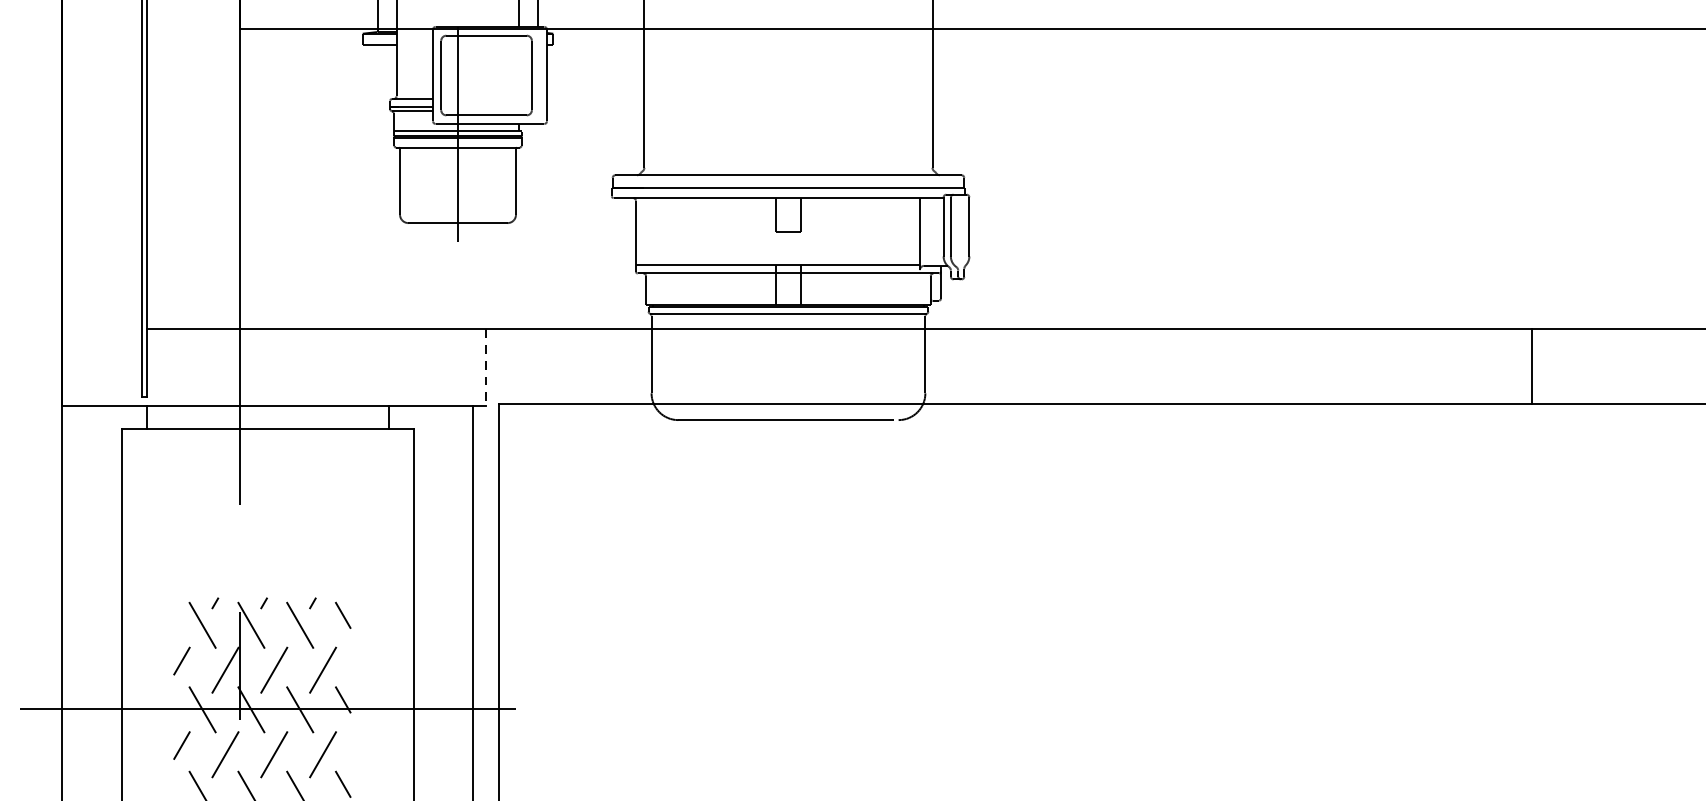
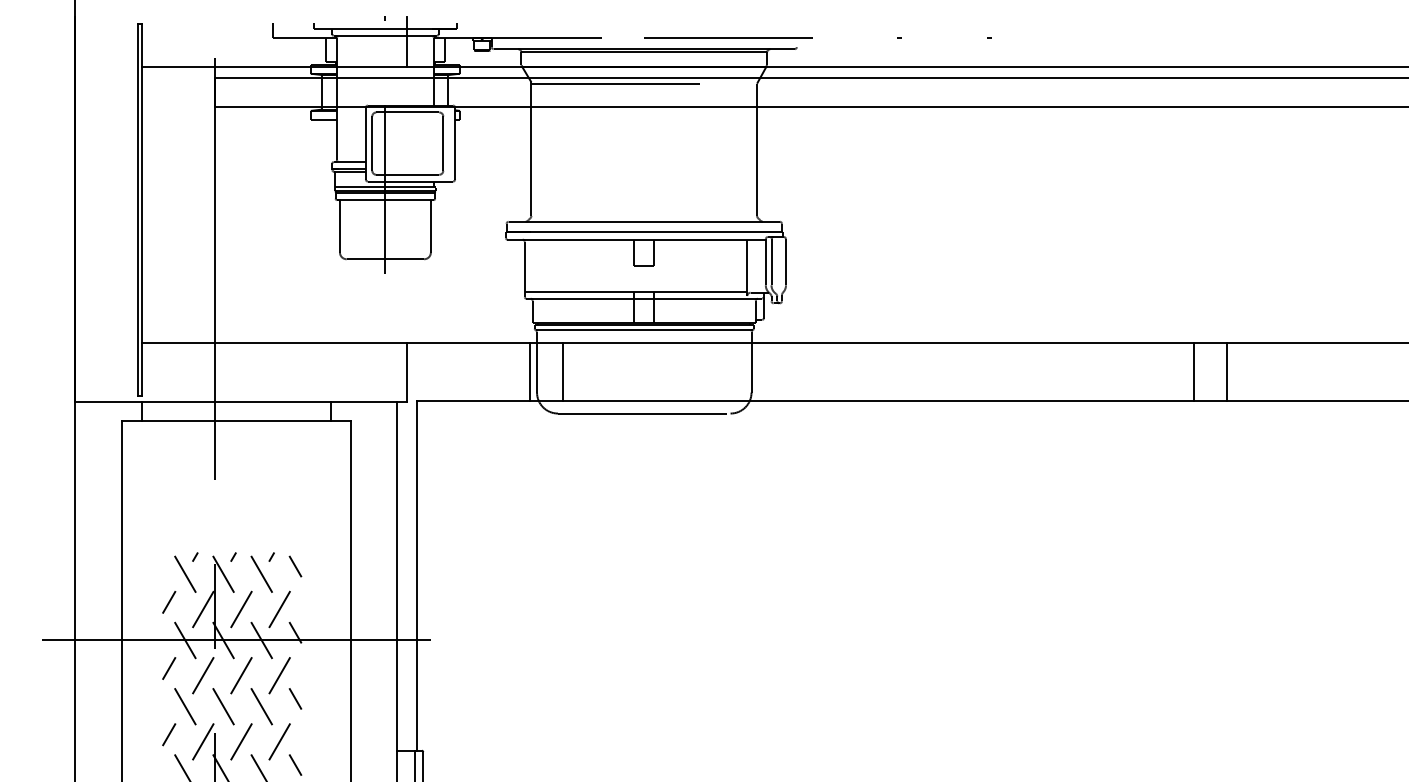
line: (643, 366) -> (530, 371), added
line: (685, 366) -> (563, 371), added
line: (1489, 366) -> (1193, 371), added
line: (486, 367) -> (407, 372), dashed -> solid

